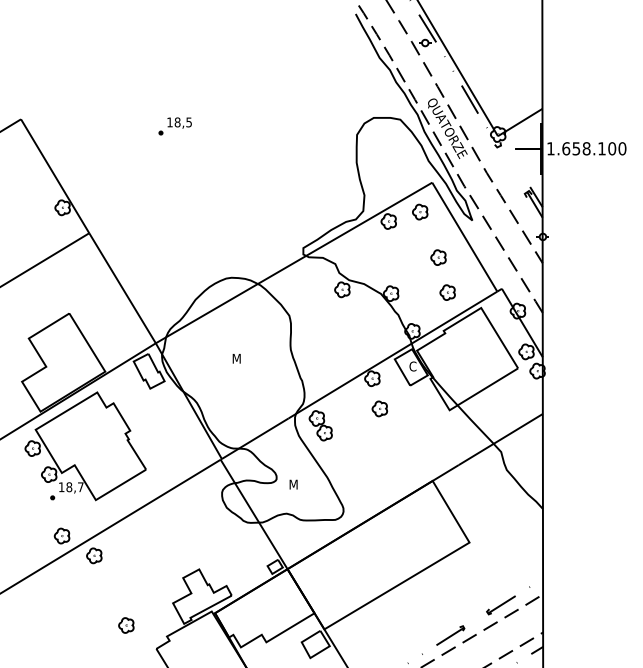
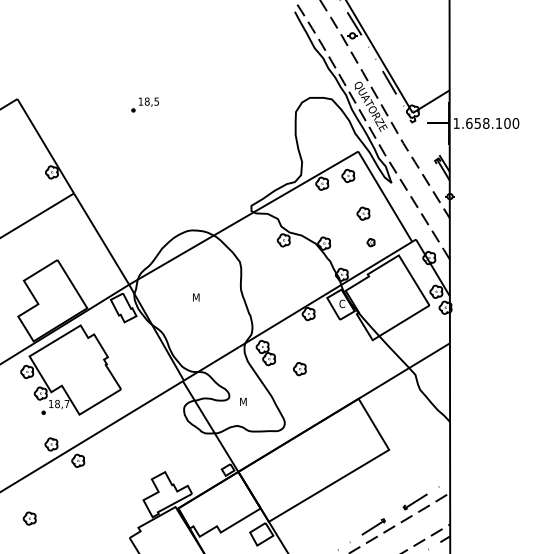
part: (446, 292) -> (370, 242), size x0.6
part: (379, 409) -> (299, 369), moved
part: (126, 625) -> (29, 518), moved

